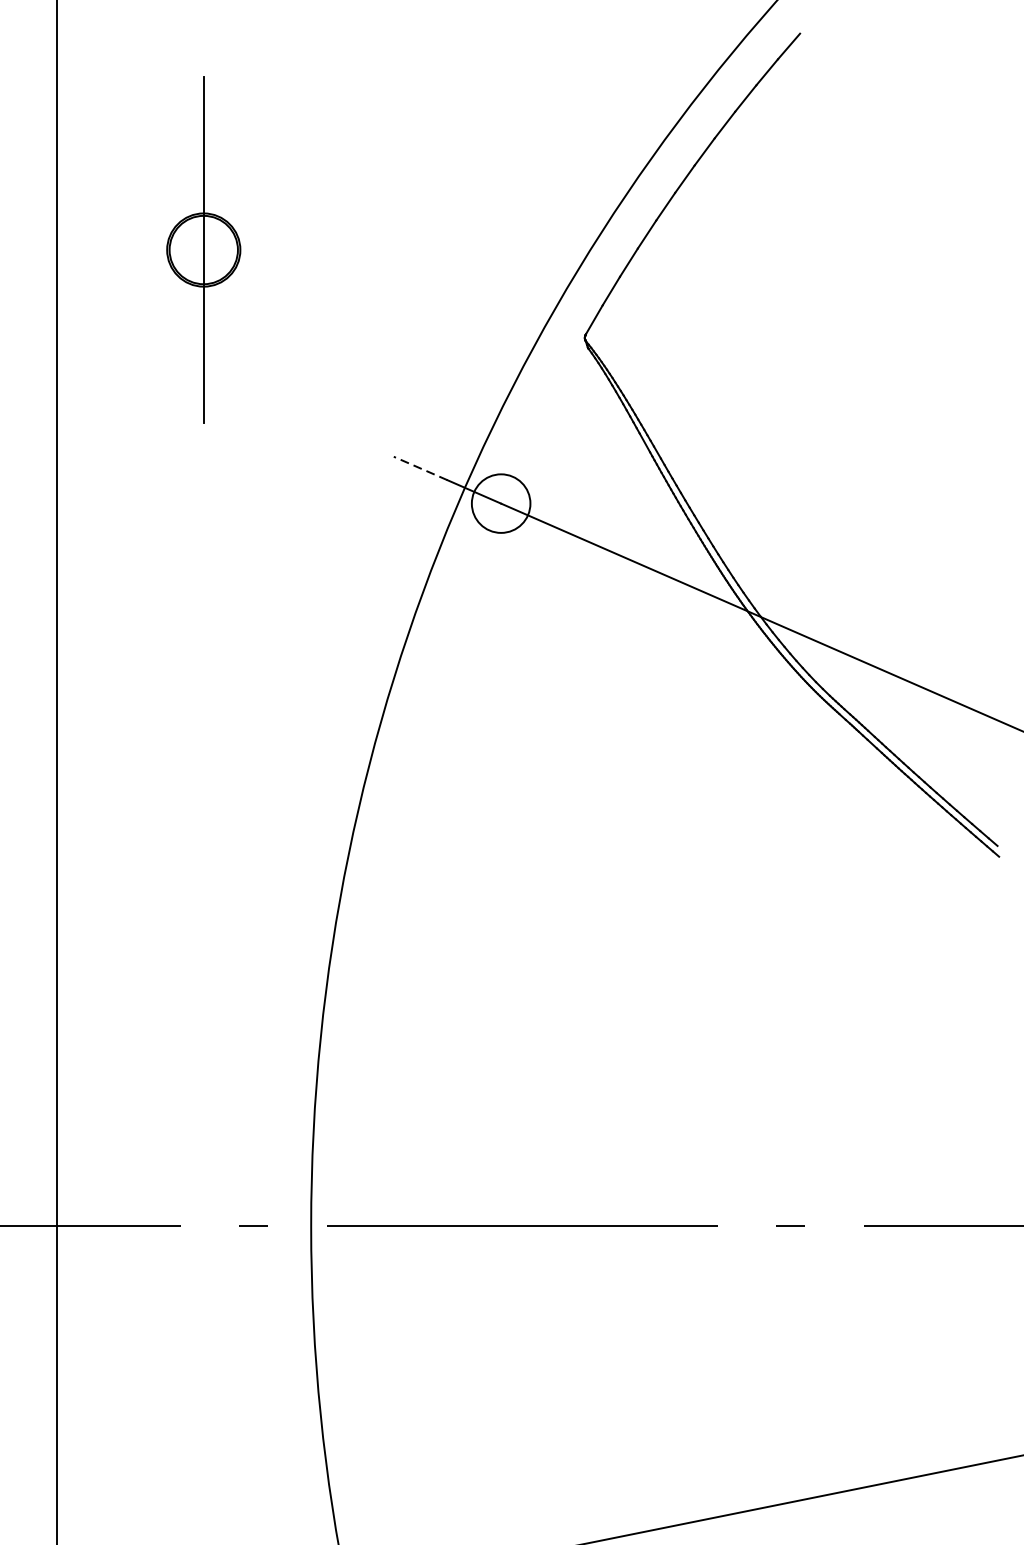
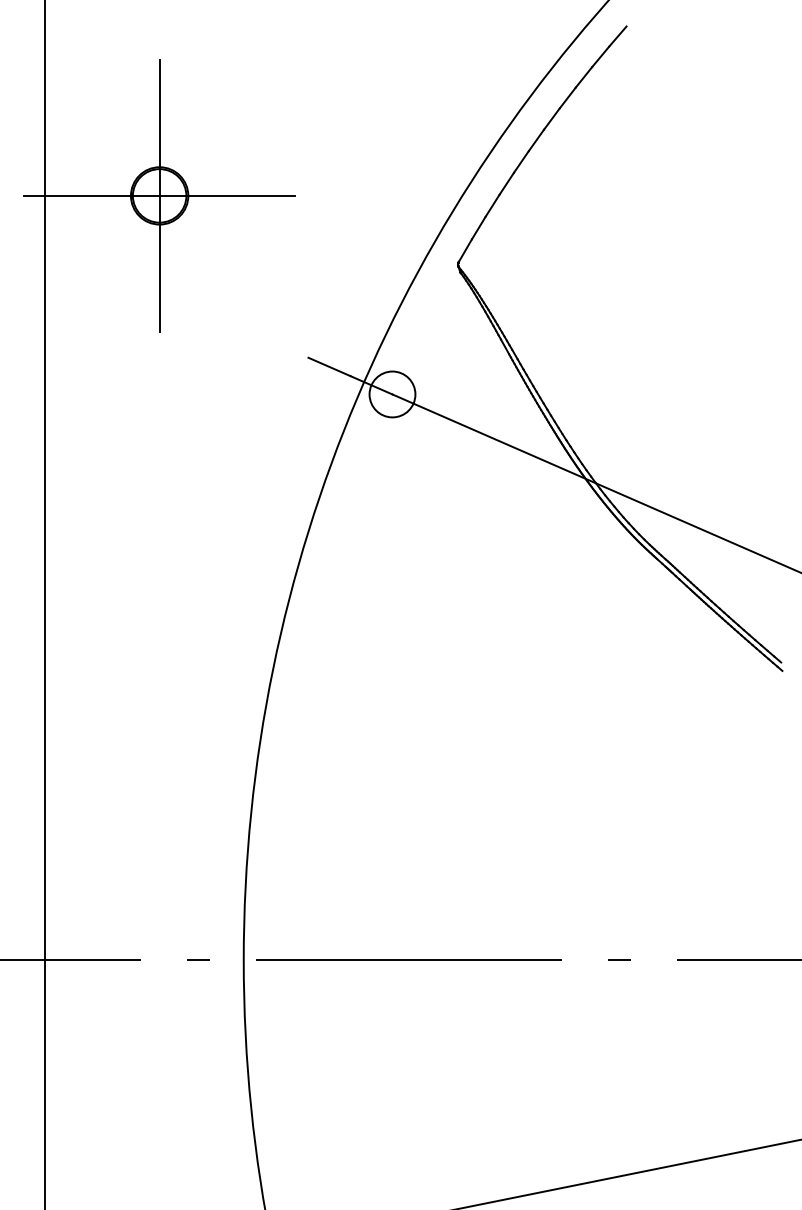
line: (203, 249) -> (159, 195), added
line: (420, 467) -> (329, 366), dashed -> solid

